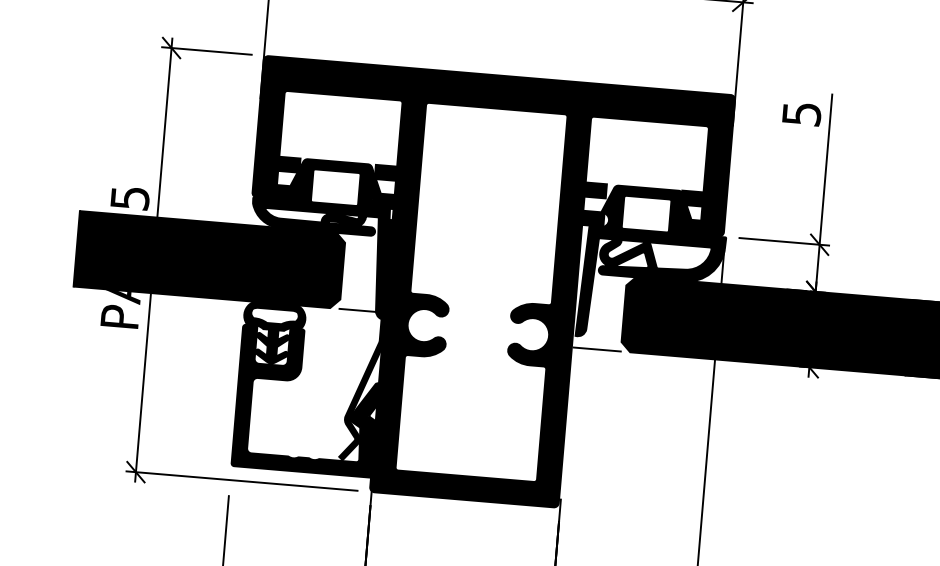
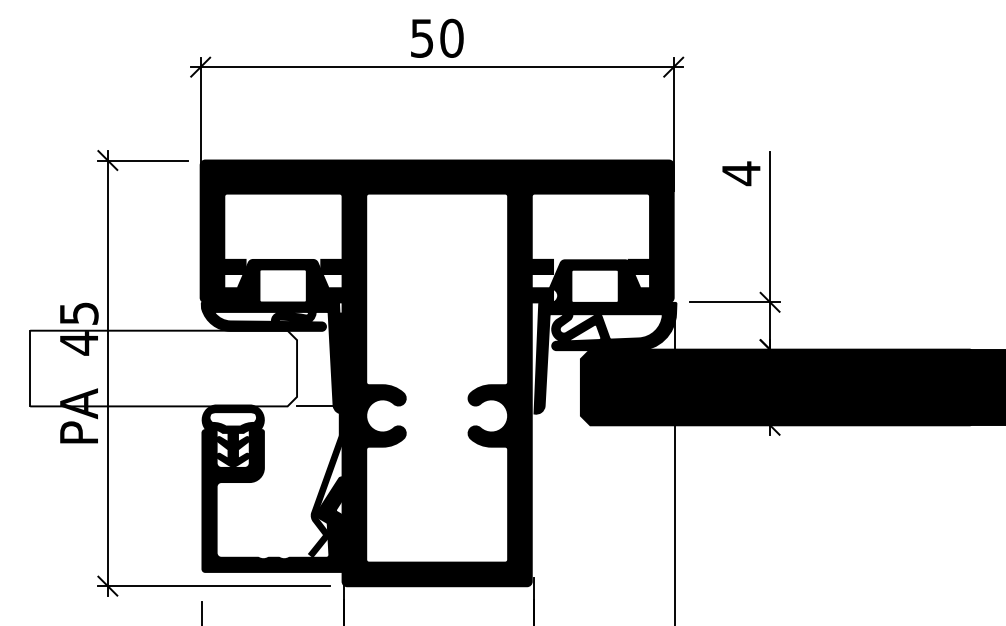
text: (801, 114) -> (741, 173), 5 -> 4
fill: (209, 259) -> (163, 368), removed
line: (596, 349) -> (556, 425), removed

